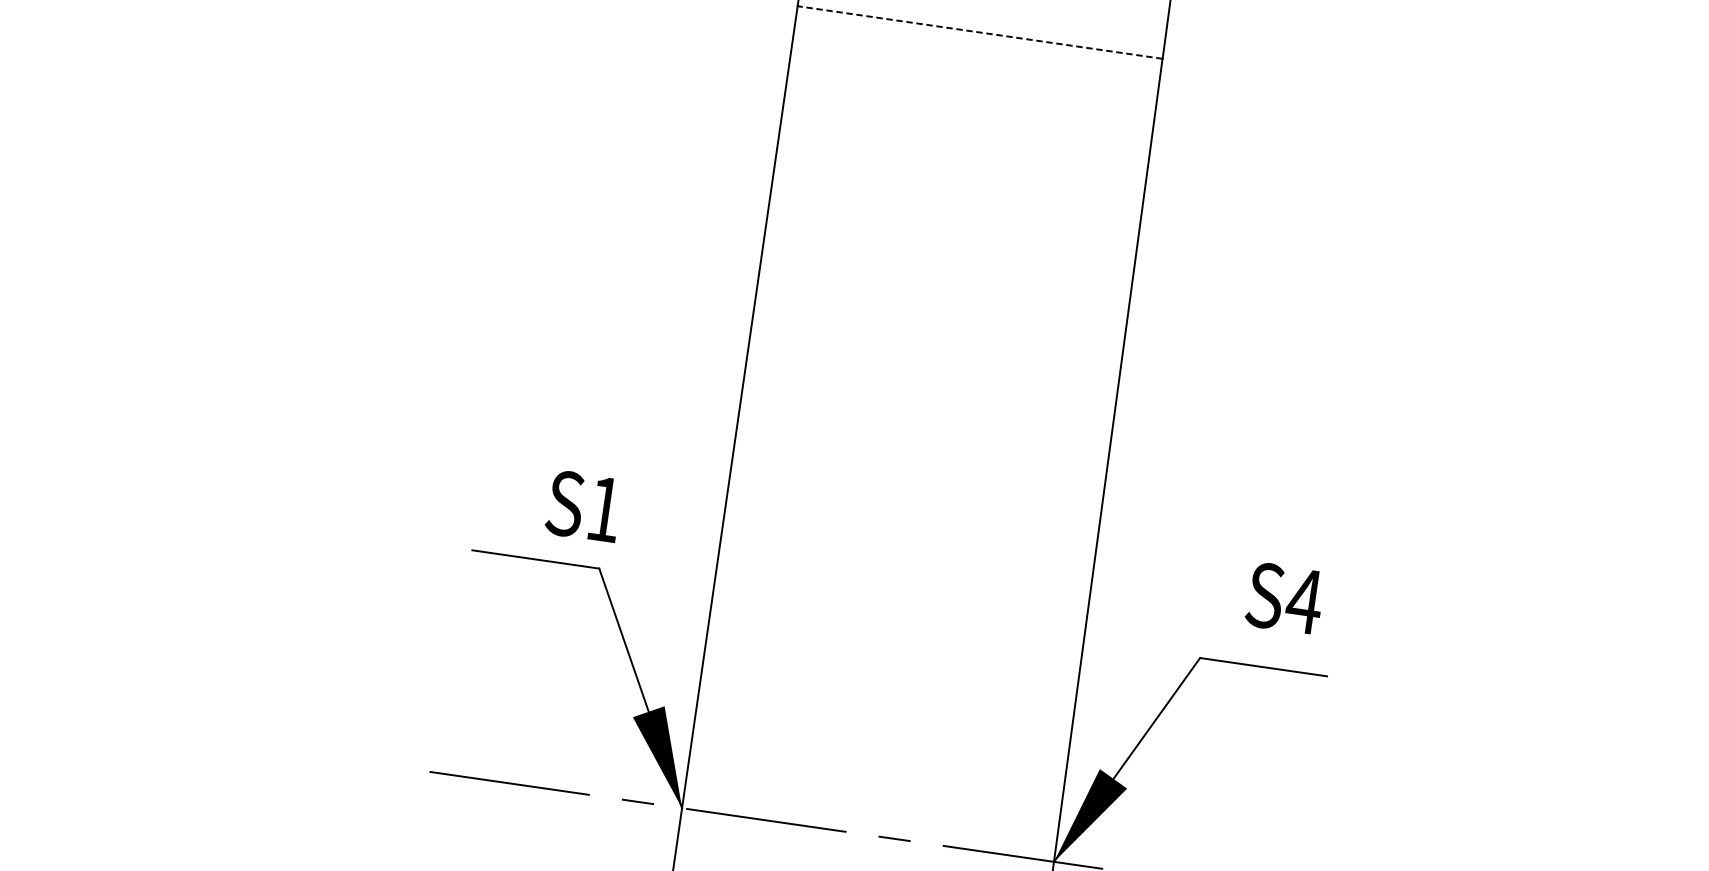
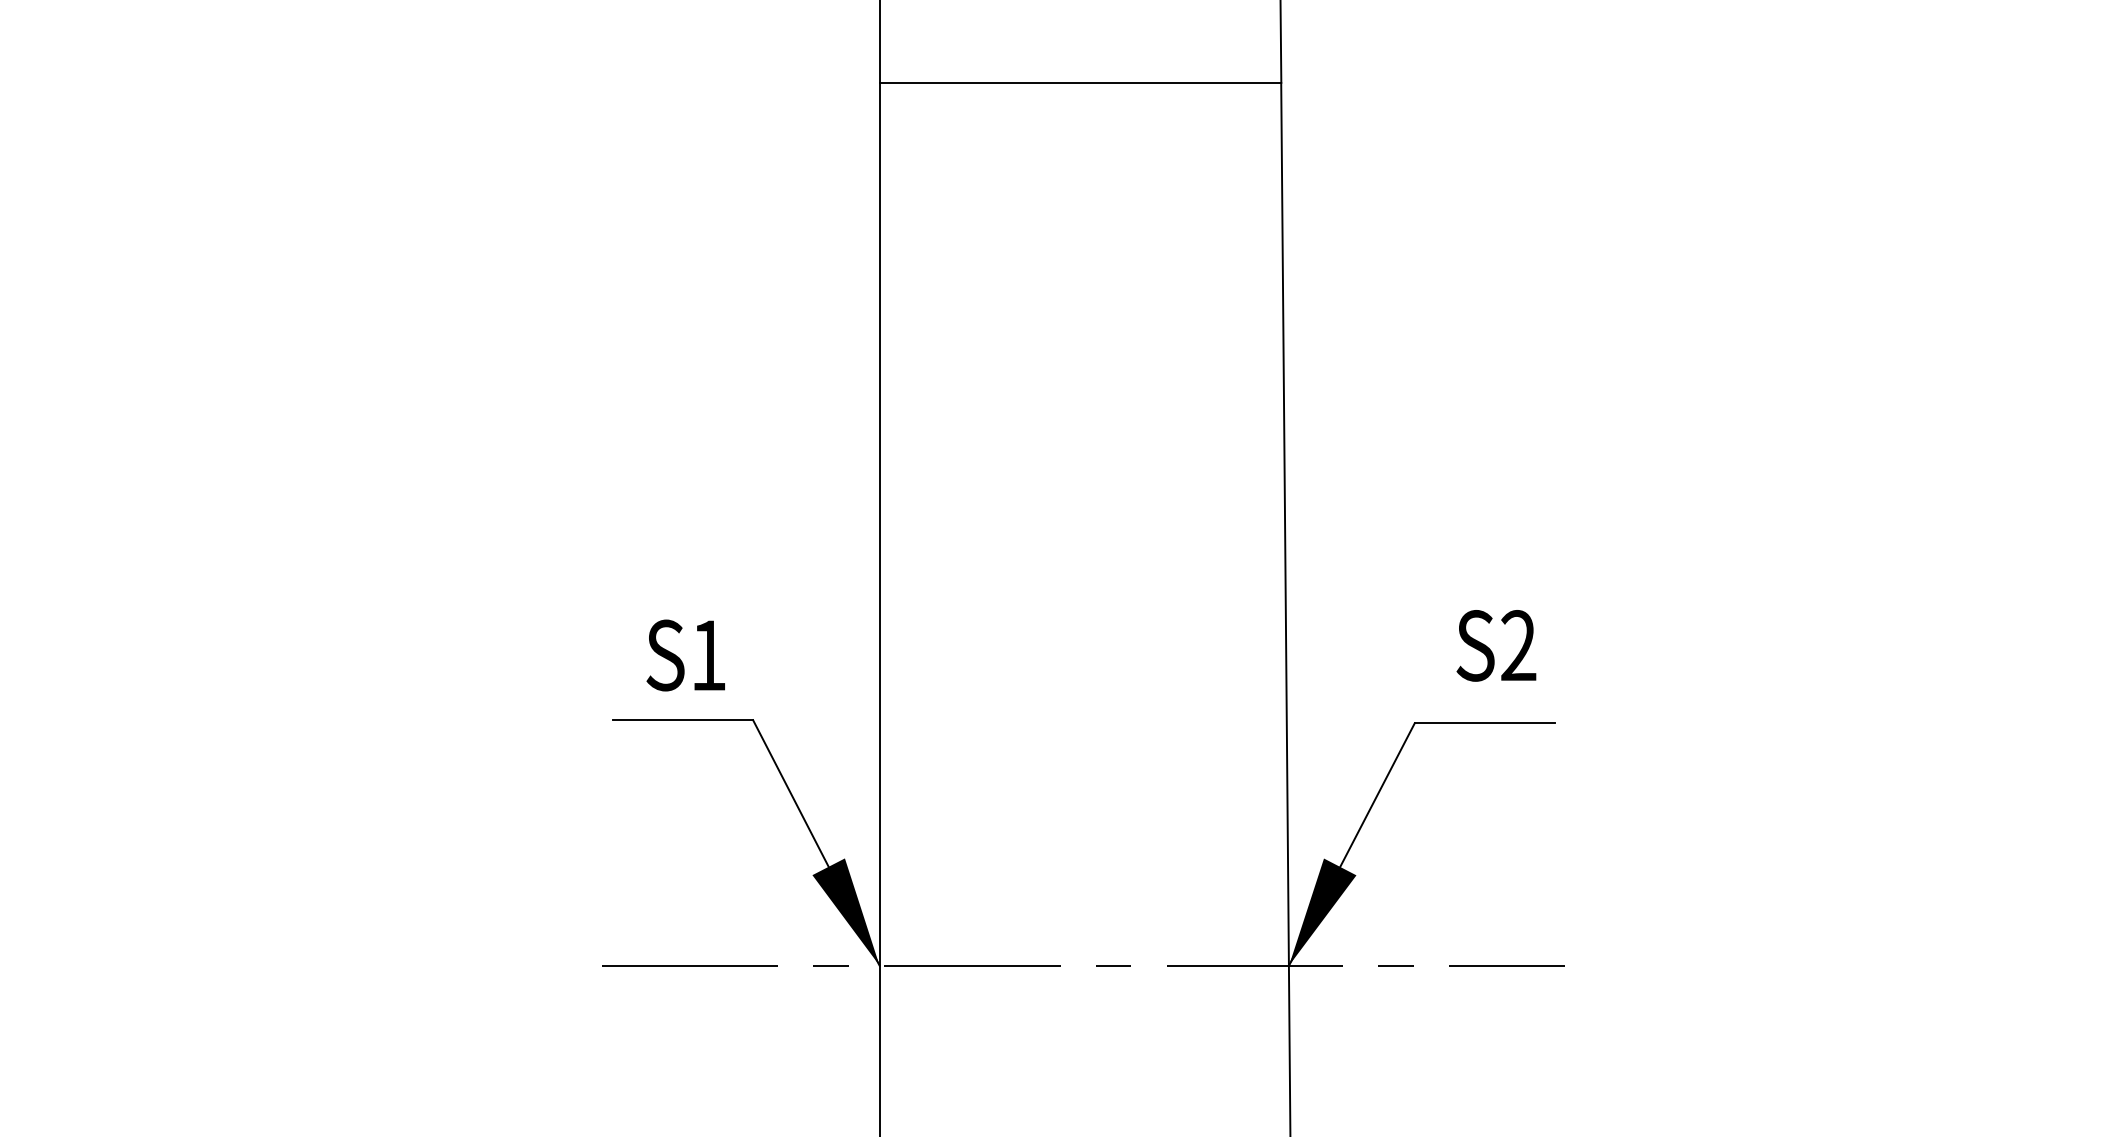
line: (980, 32) -> (1080, 82), dashed -> solid
text: (583, 506) -> (685, 655), moved
text: (1304, 600) -> (1518, 645), S4 -> S2

